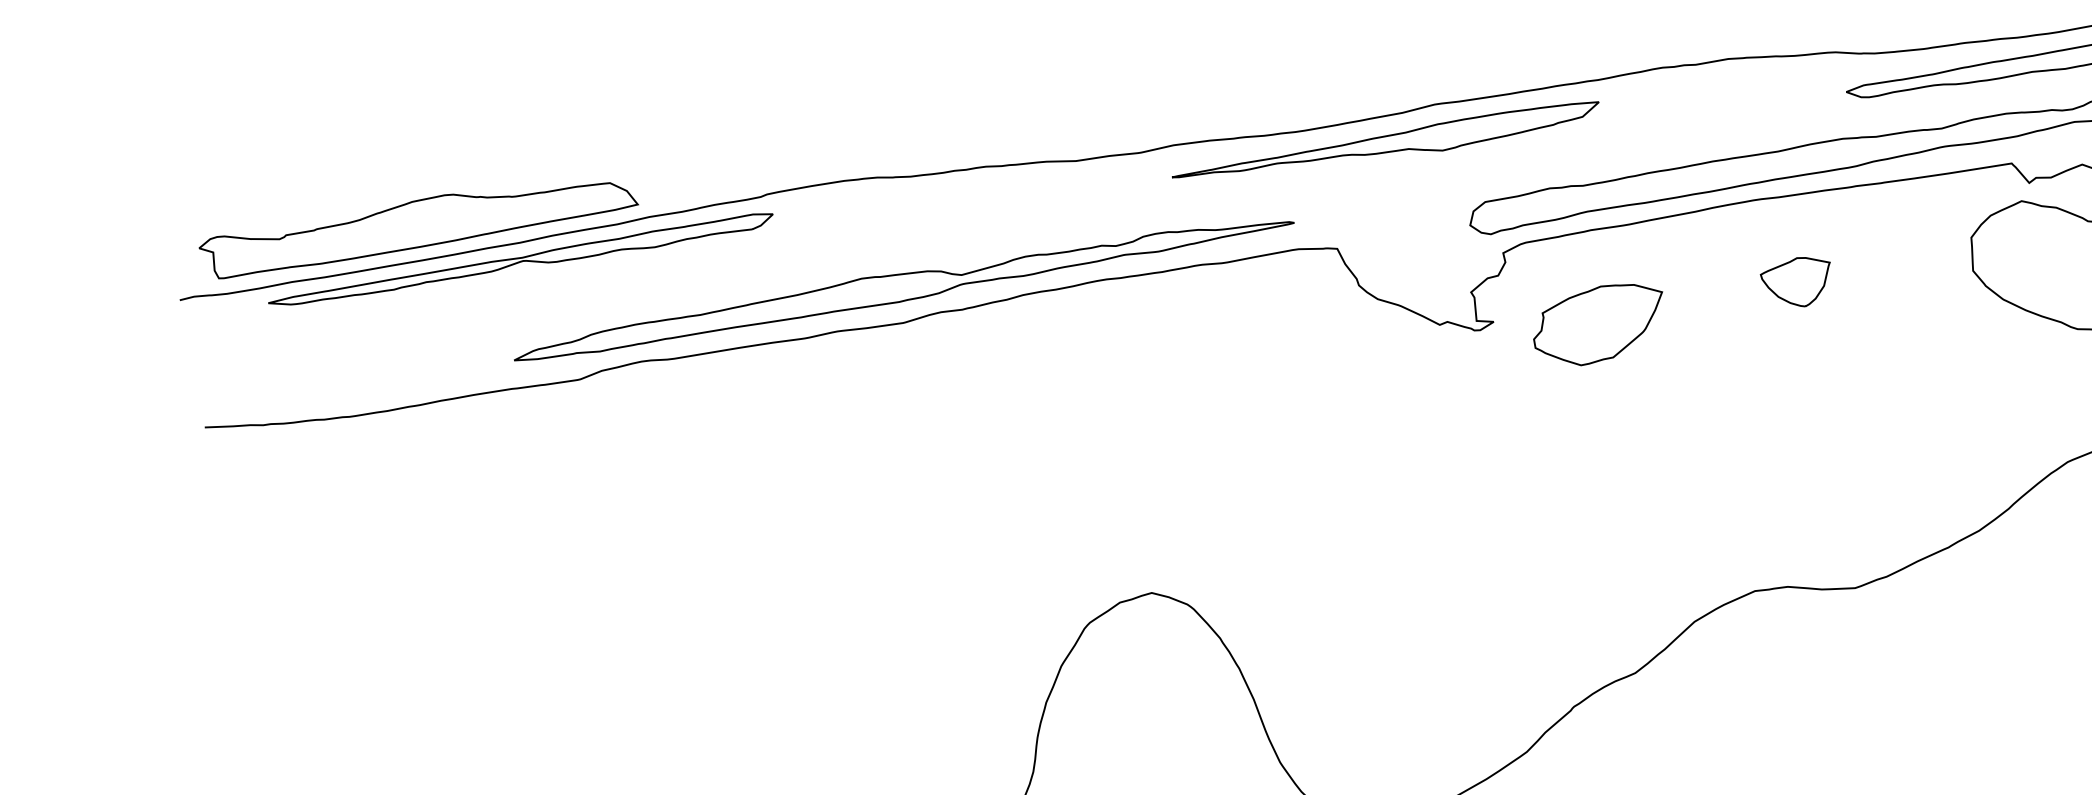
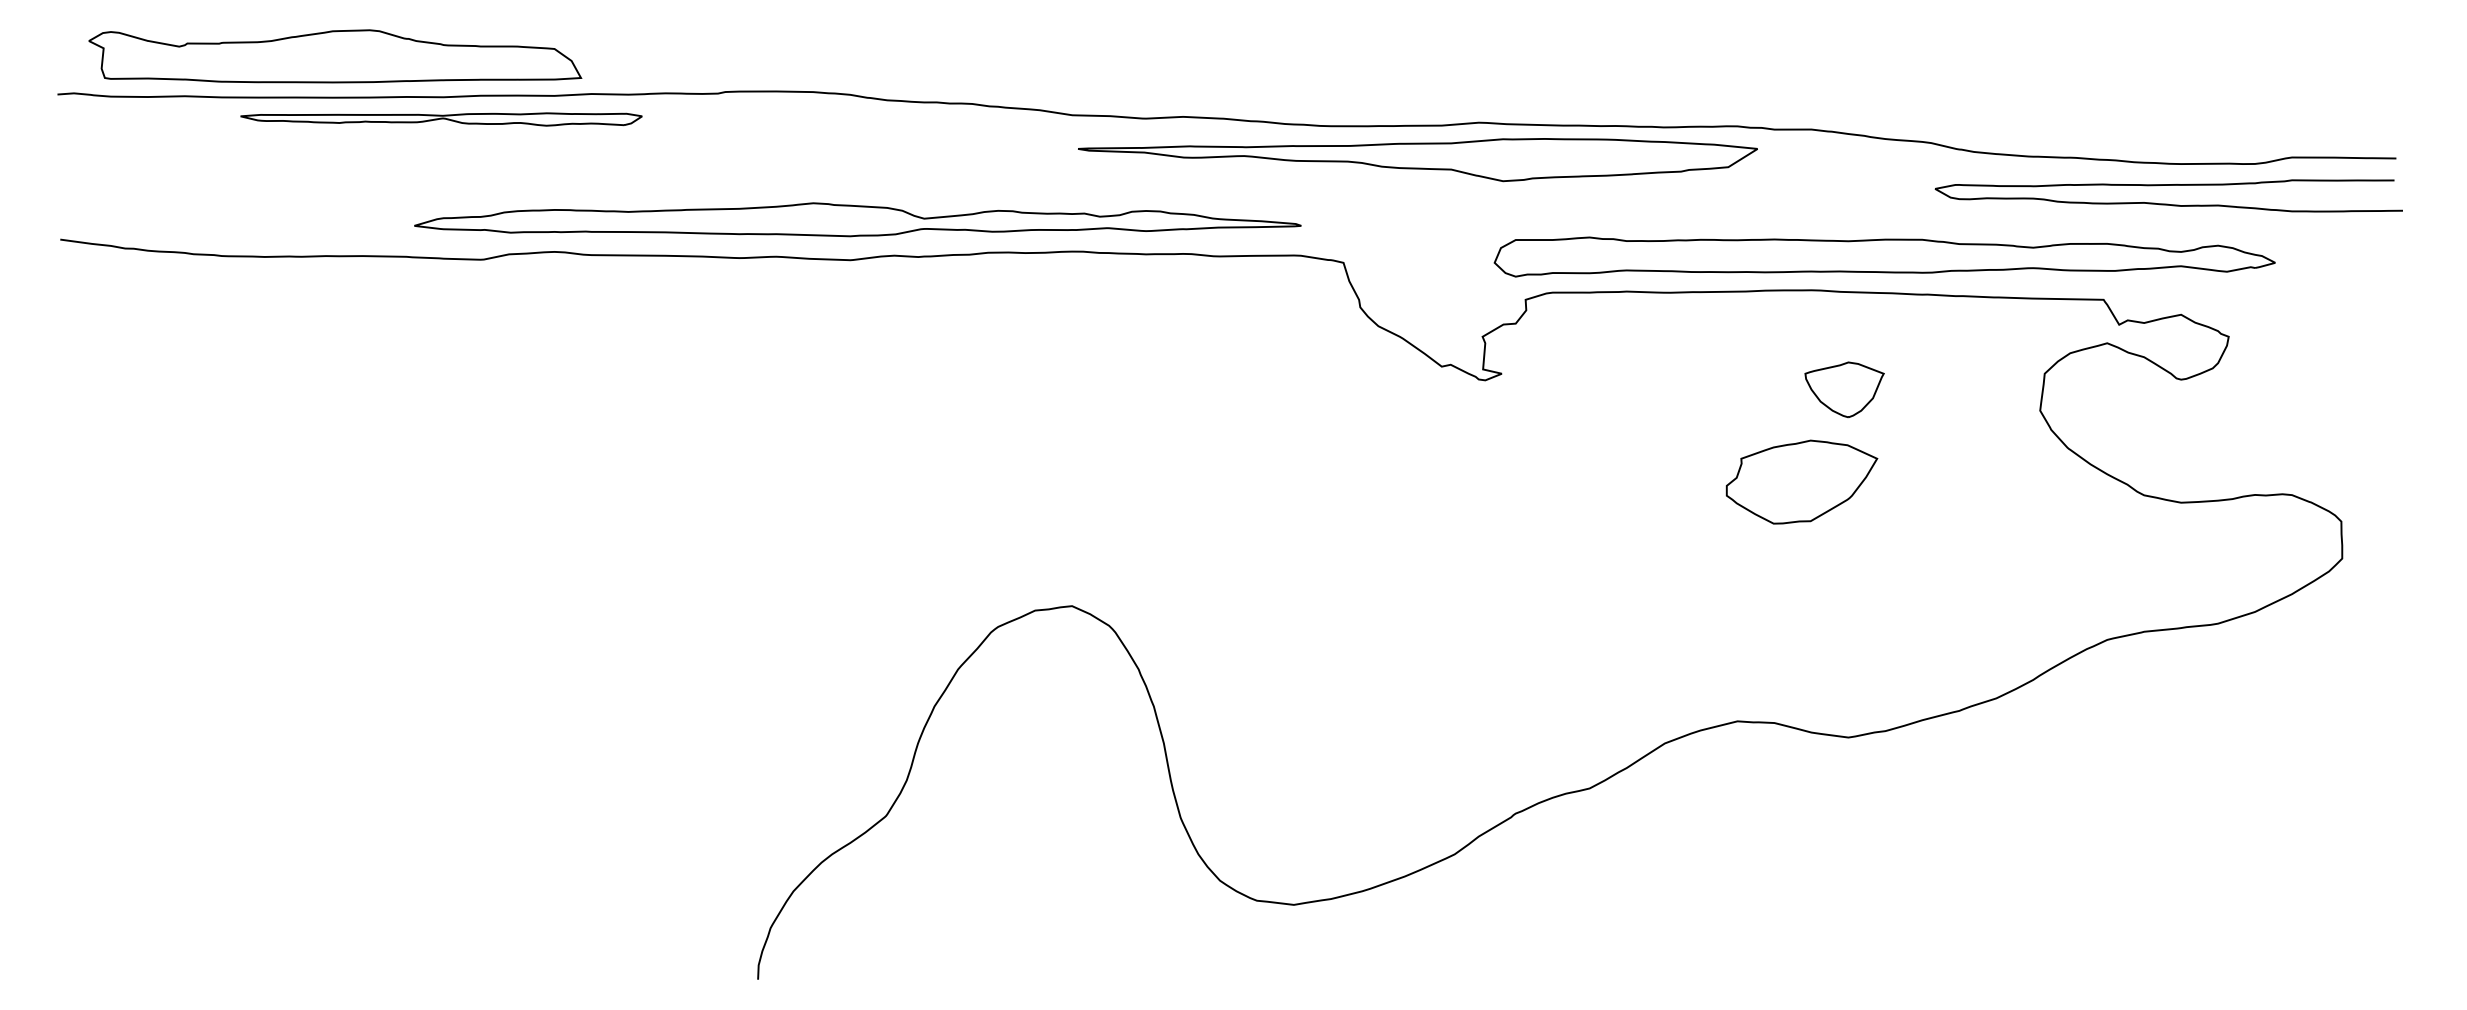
part: (1386, 146) -> (1417, 159), size x1.4
part: (521, 262) -> (441, 119), size x0.7
part: (1599, 323) -> (1801, 481), moved

